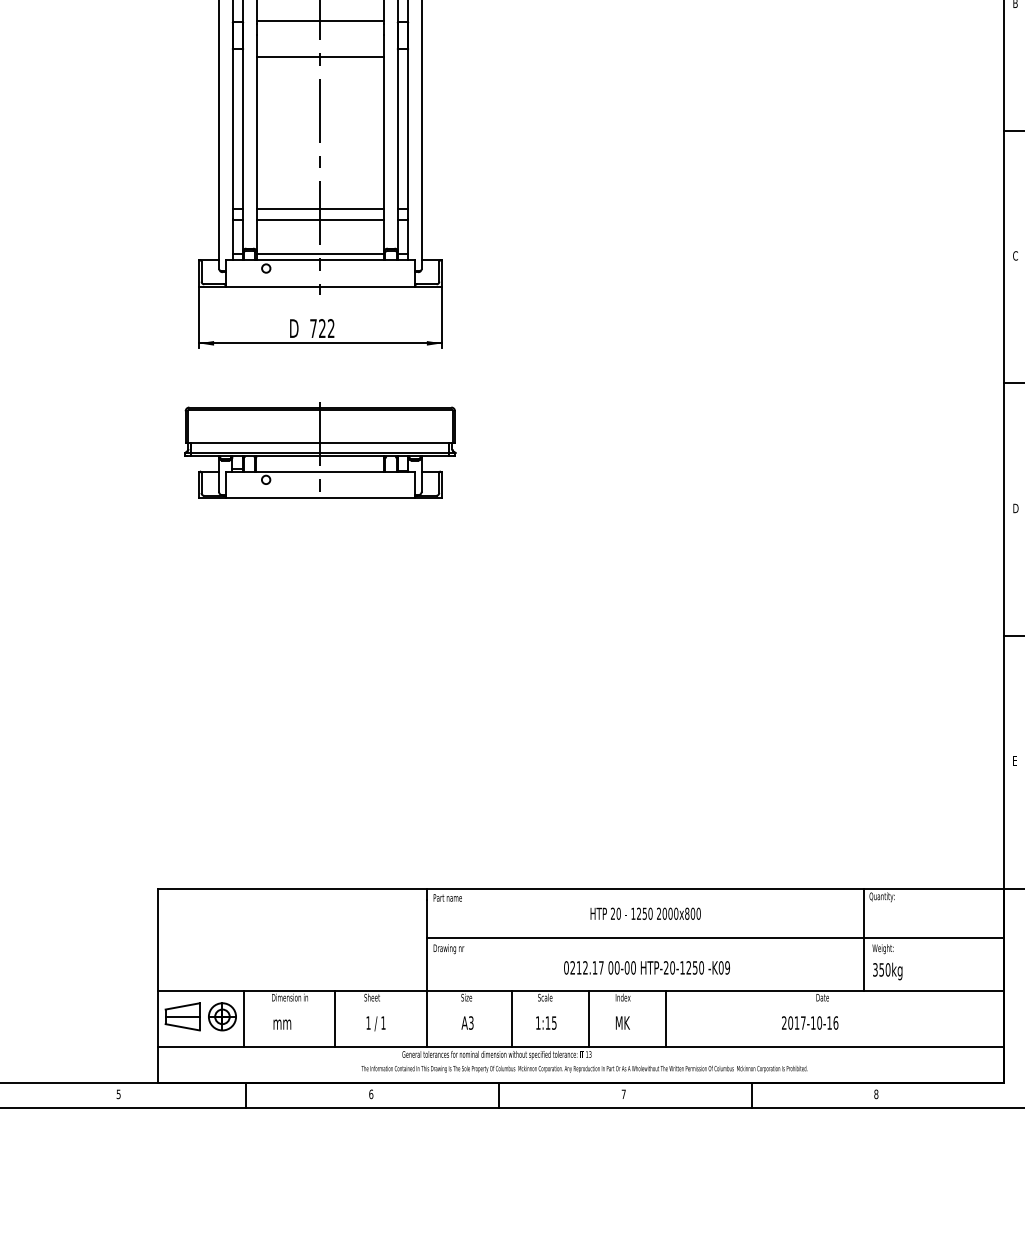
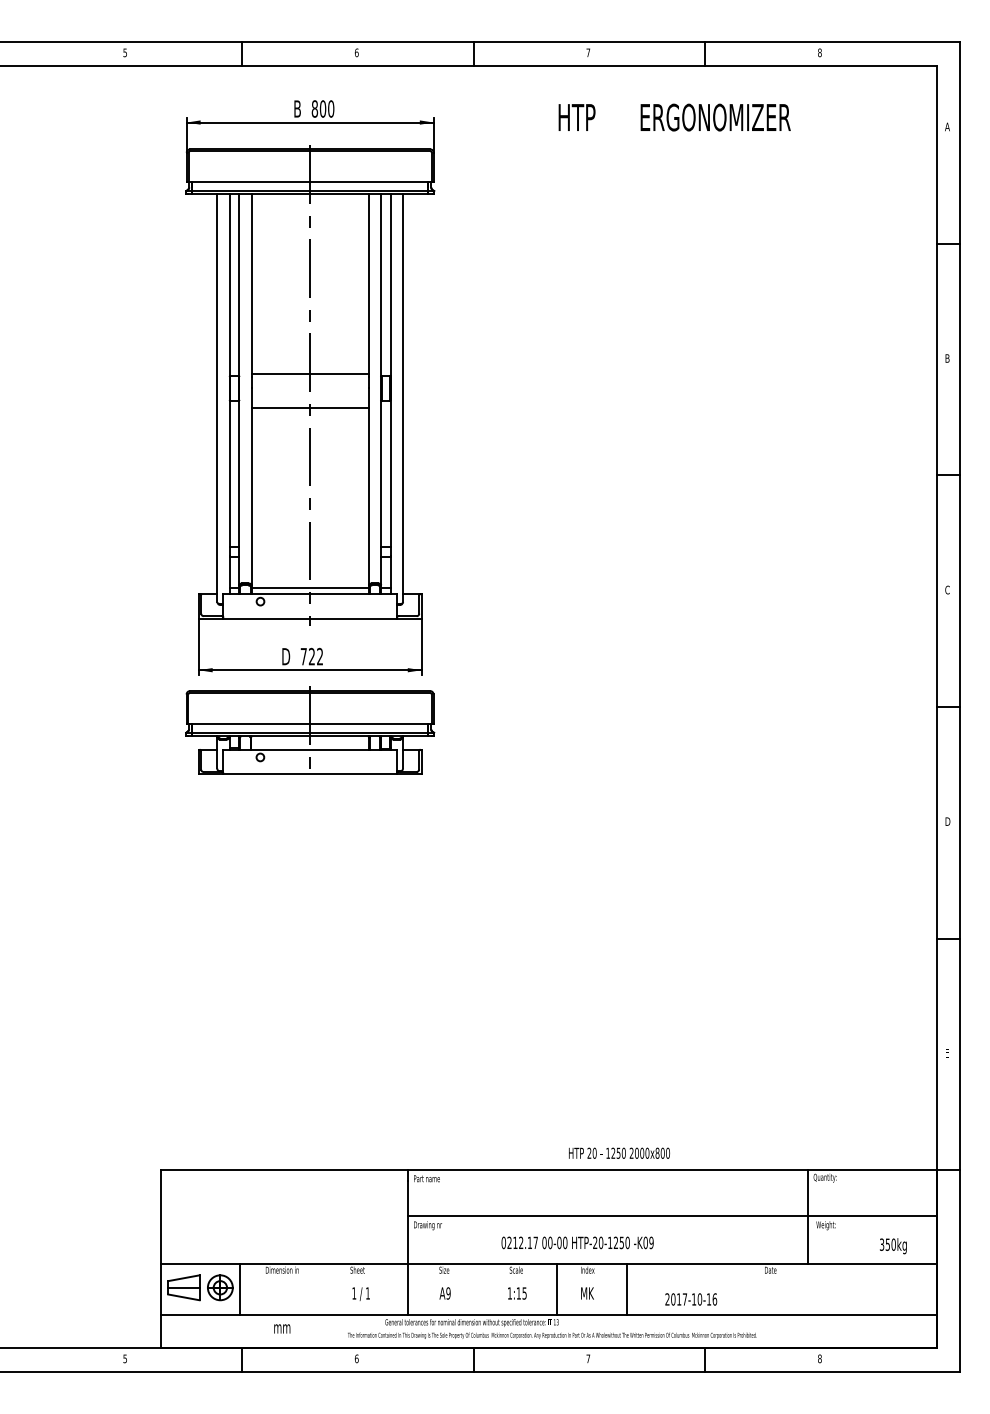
line: (319, 208) -> (309, 546), removed
line: (319, 220) -> (309, 557), removed
part: (320, 450) -> (310, 730), moved
text: (645, 912) -> (619, 1152), moved
text: (646, 967) -> (577, 1242), moved
text: (887, 971) -> (893, 1246), moved
line: (334, 1018) -> (323, 1289), removed
line: (511, 1018) -> (485, 1289), removed
text: (471, 1023) -> (448, 1293), A3 -> A9
text: (810, 1023) -> (691, 1299), moved
text: (282, 1024) -> (282, 1328), moved

